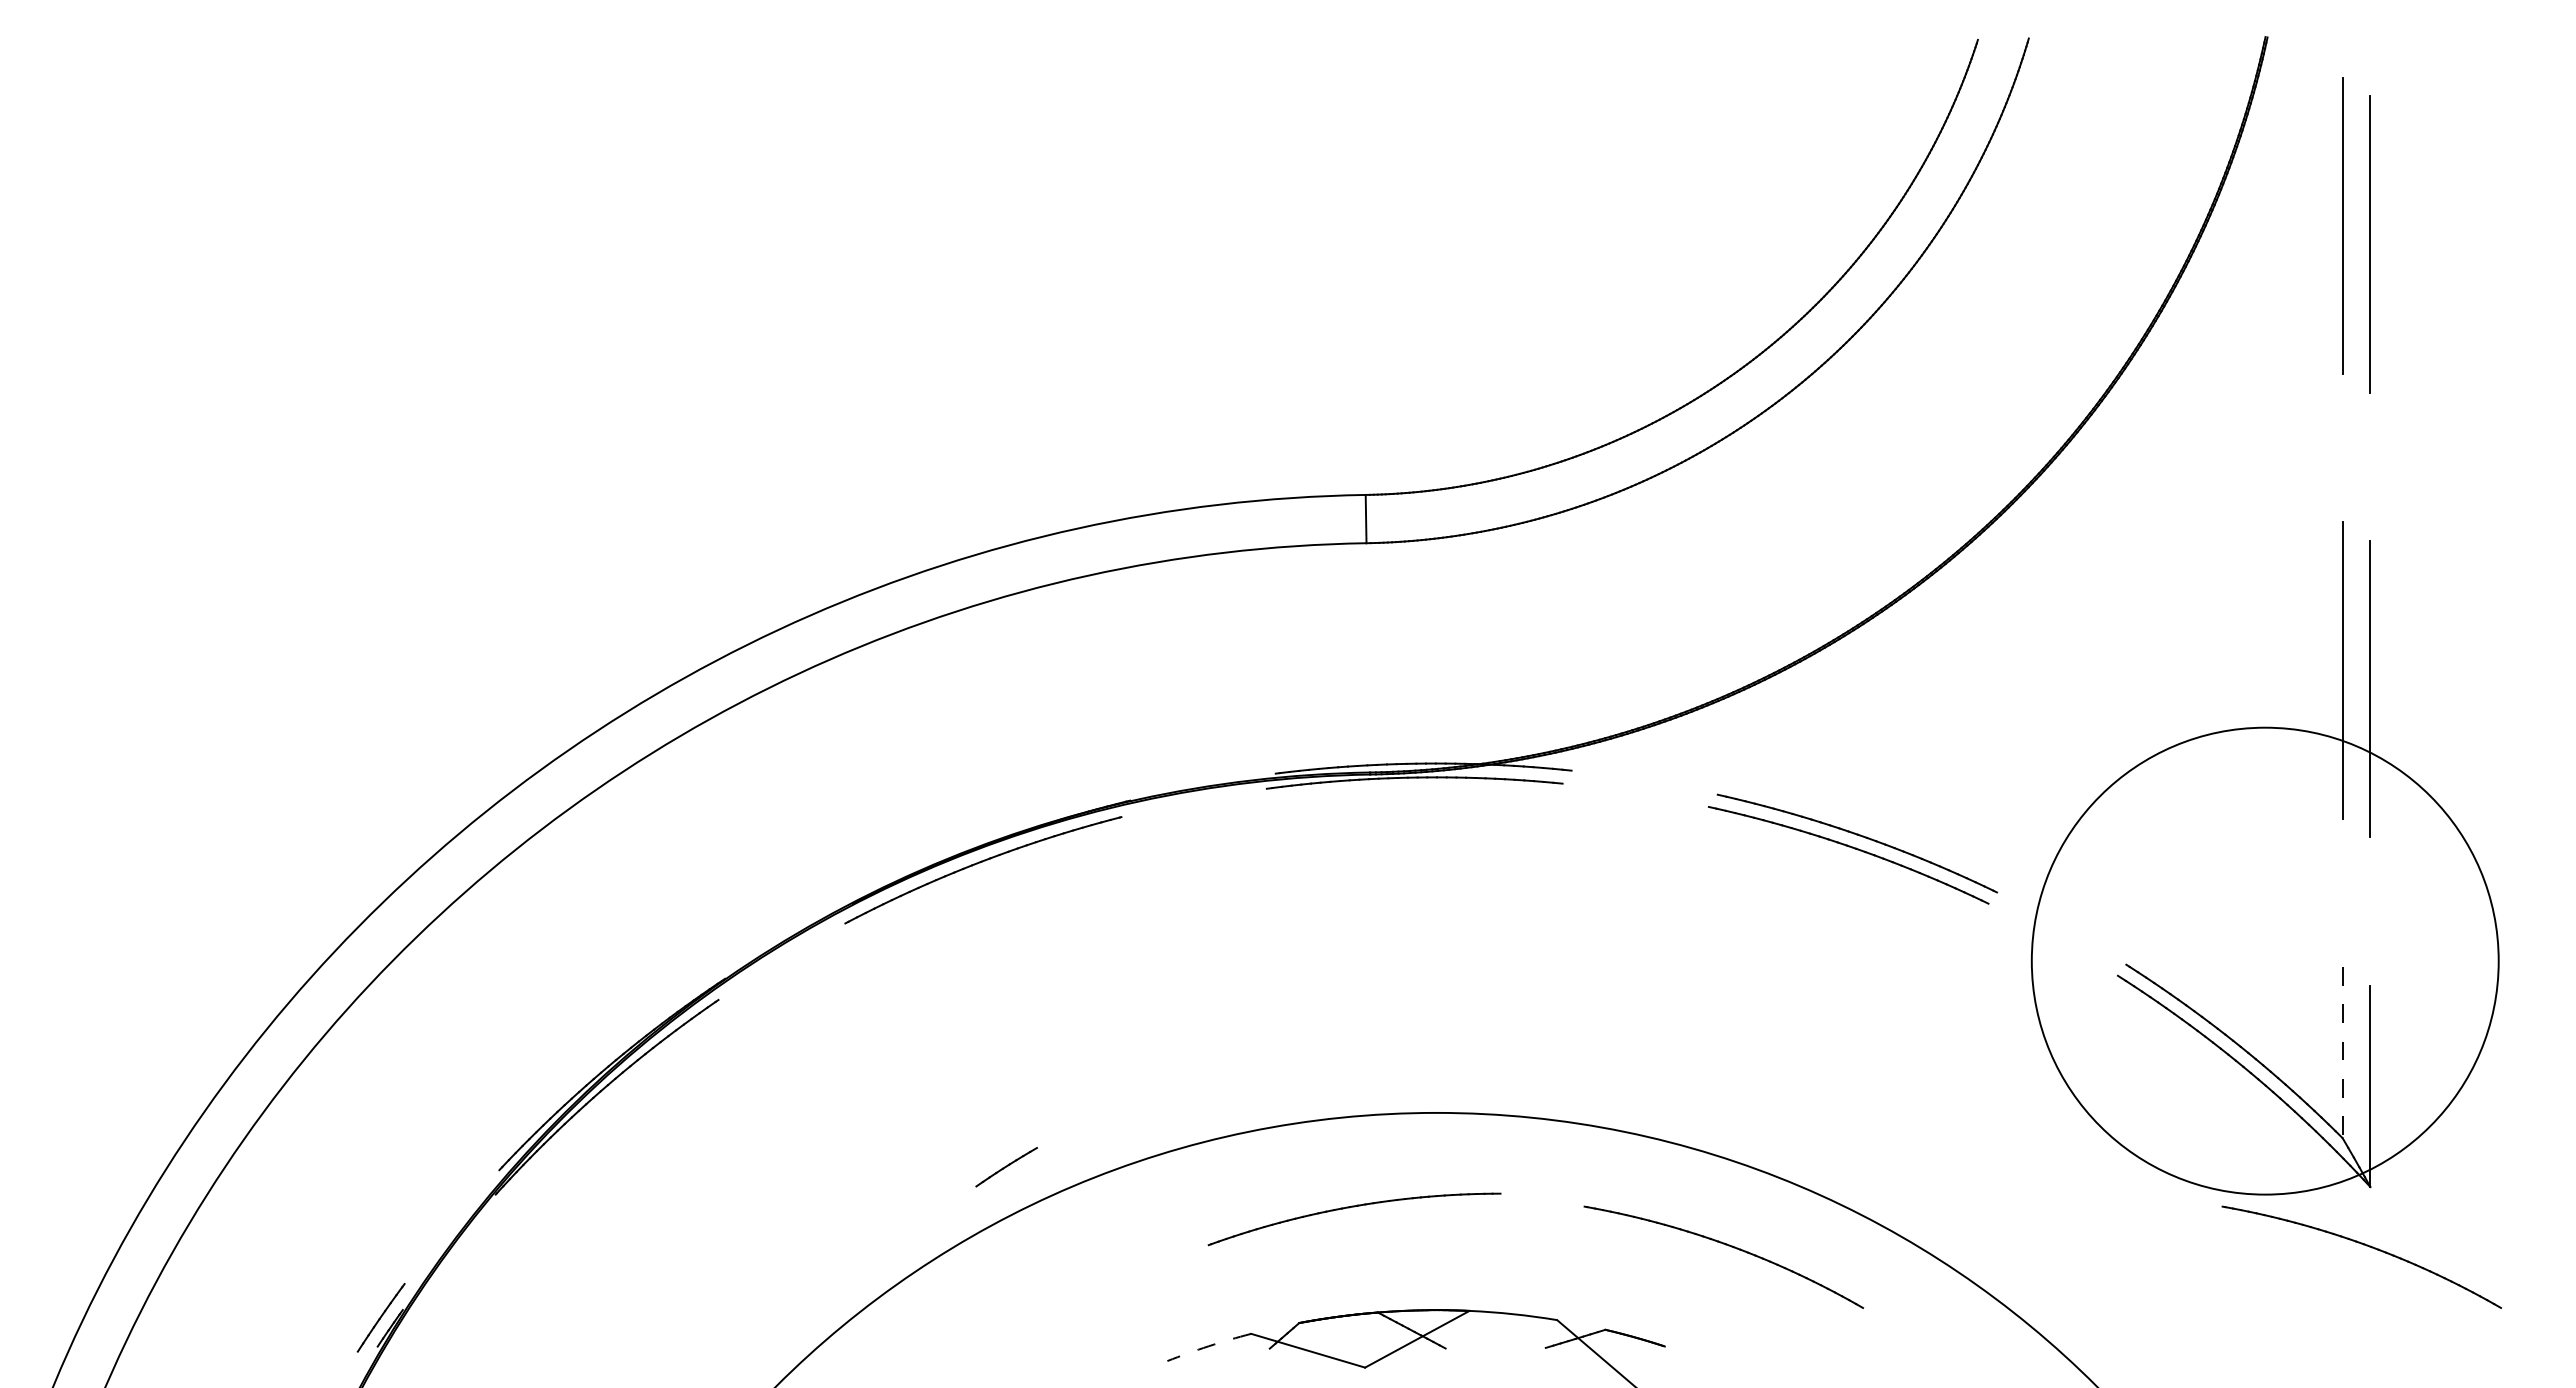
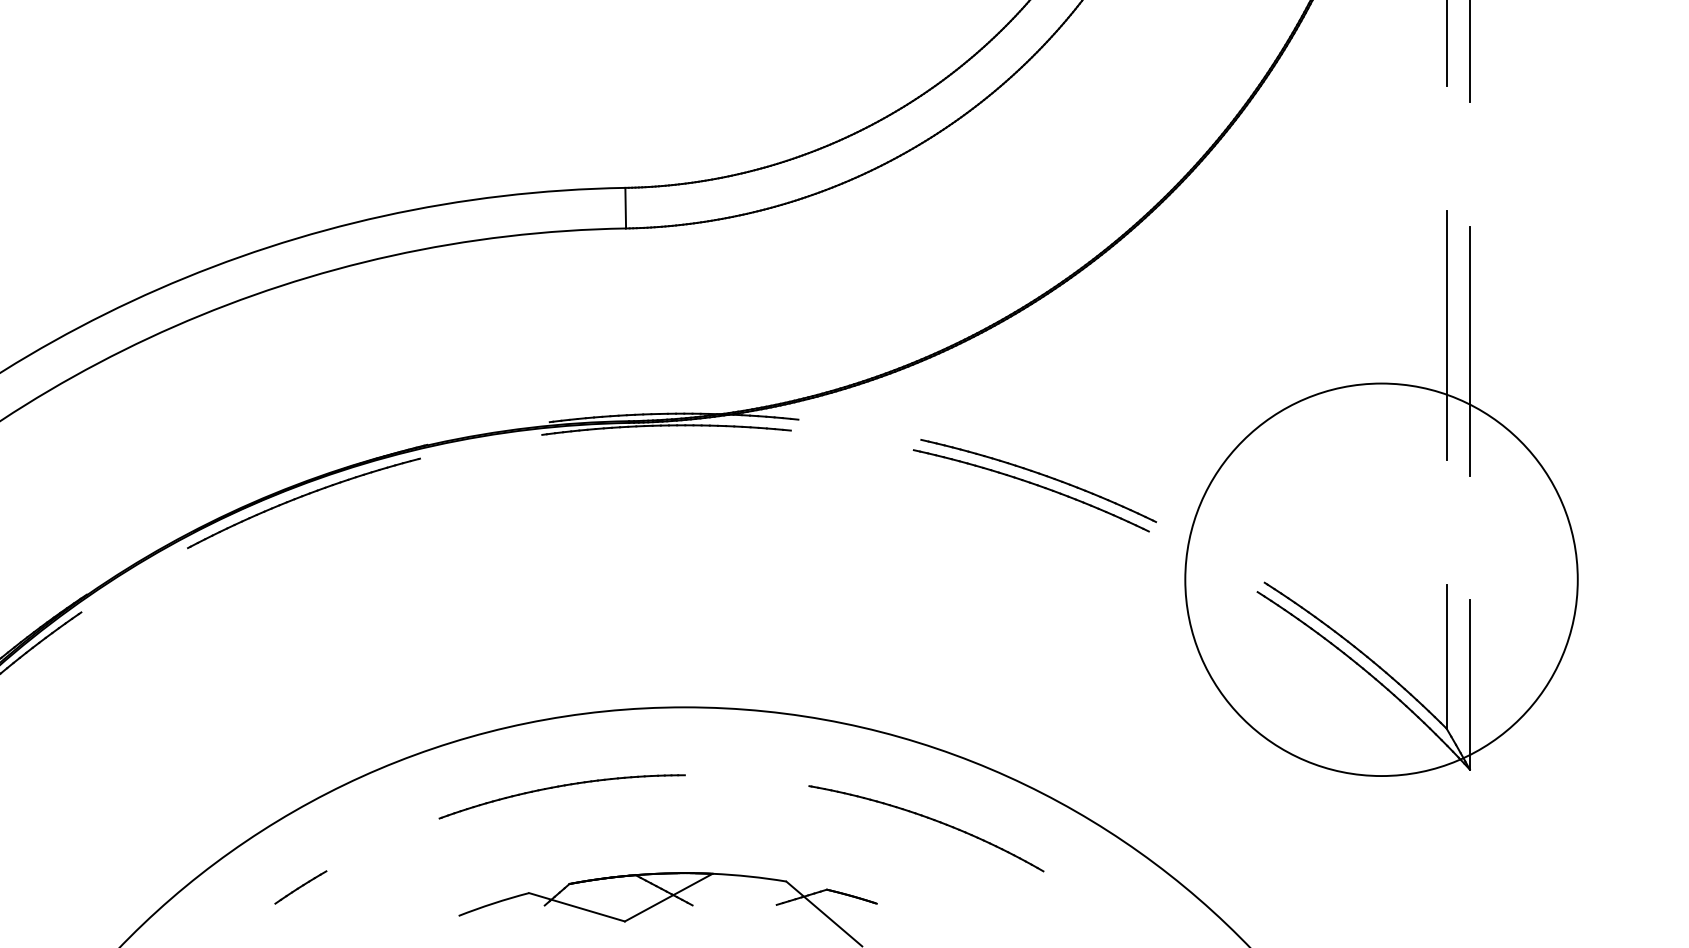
line: (2342, 1052) -> (1446, 656), dashed -> solid
line: (1006, 1167) -> (300, 887), moved
part: (1354, 1207) -> (562, 786), moved
part: (2363, 1245) -> (1464, 818), removed
arc: (1208, 1346) -> (493, 903), dashed -> solid

